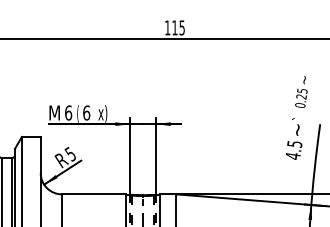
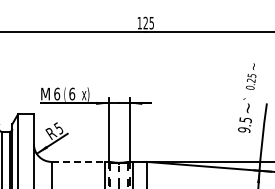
text: (174, 27) -> (145, 22), 115 -> 125
text: (293, 156) -> (244, 130), 4.5 -> 9.5
line: (94, 193) -> (78, 161), solid -> dashed

